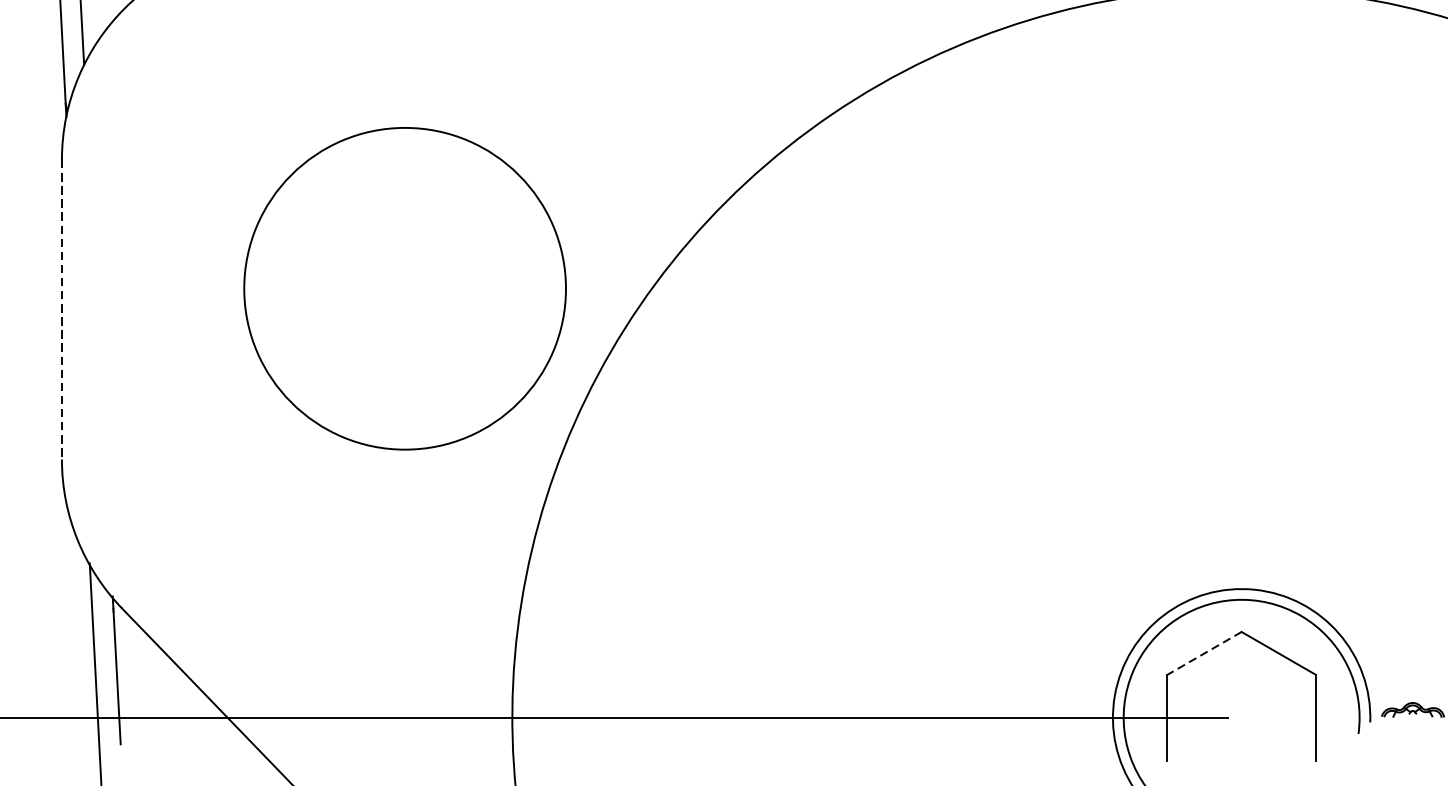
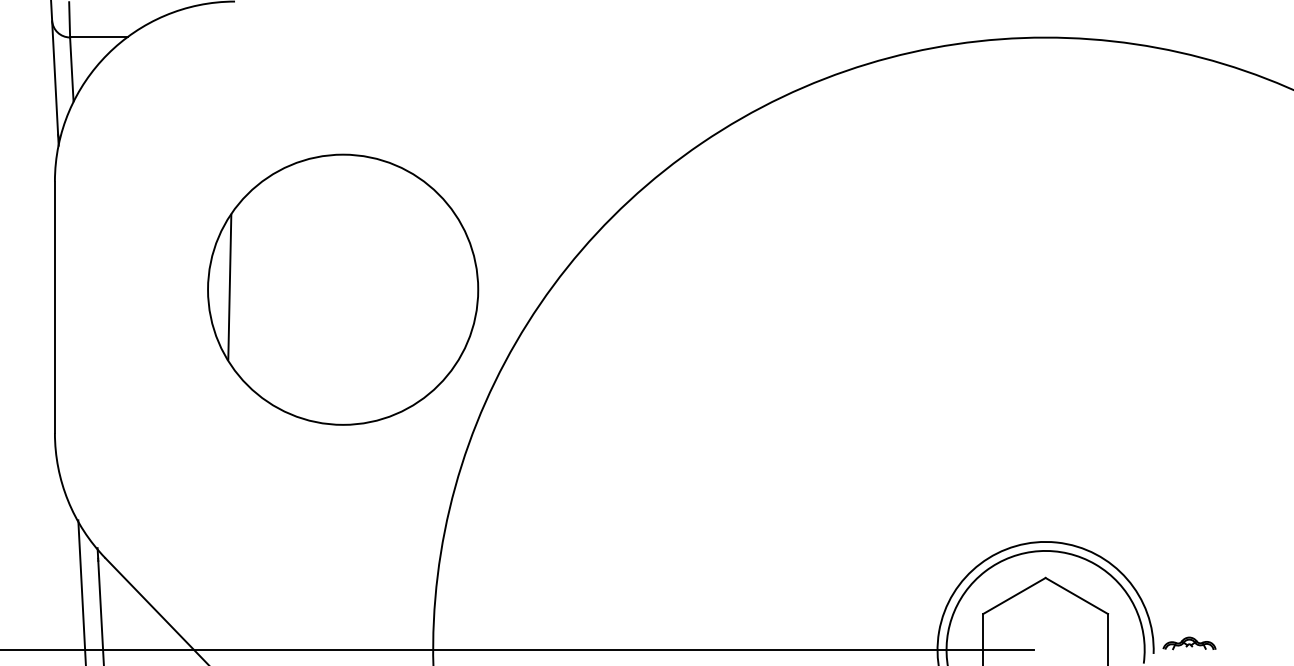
line: (269, 284) -> (229, 286), added
line: (61, 309) -> (54, 307), dashed -> solid
line: (1204, 654) -> (1014, 596), dashed -> solid

